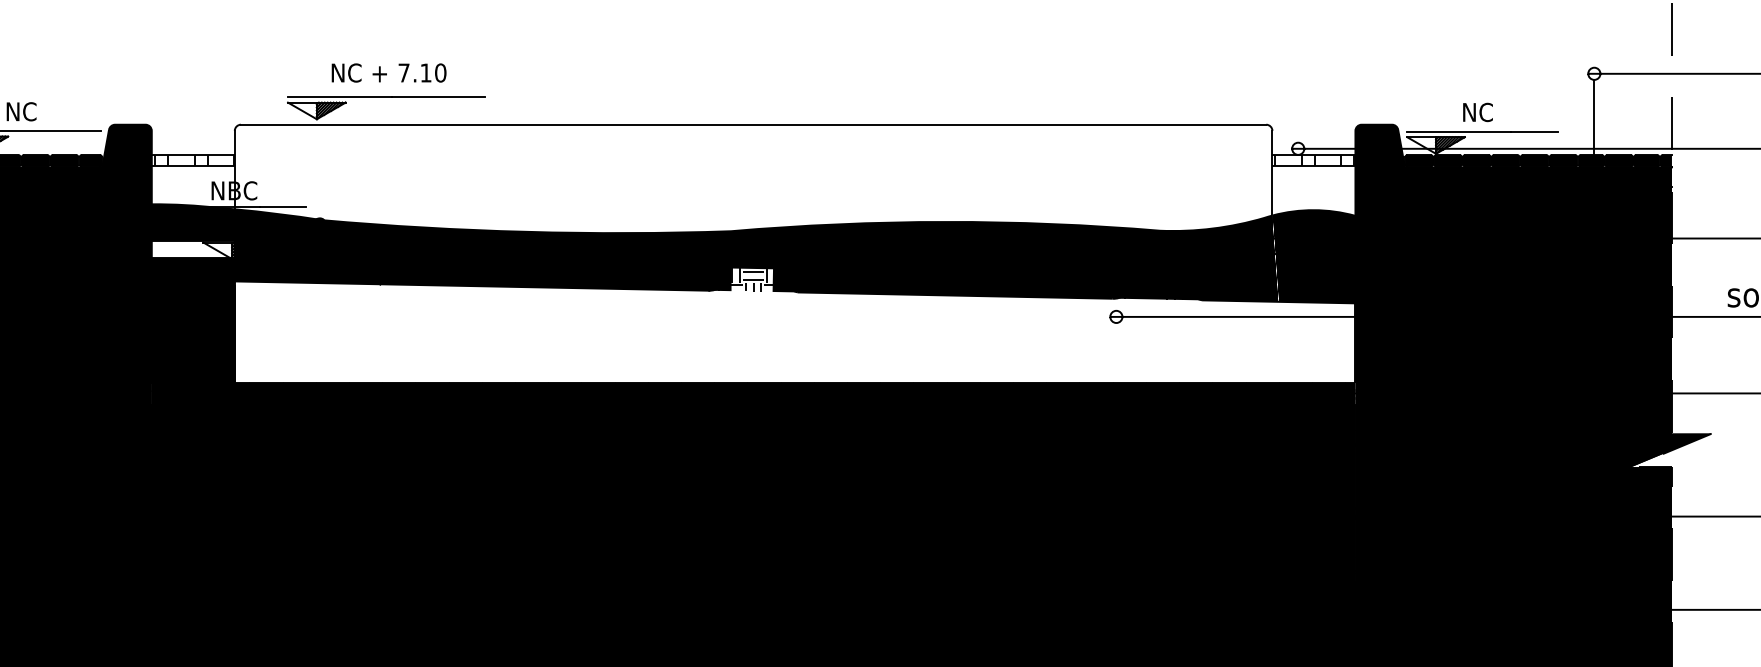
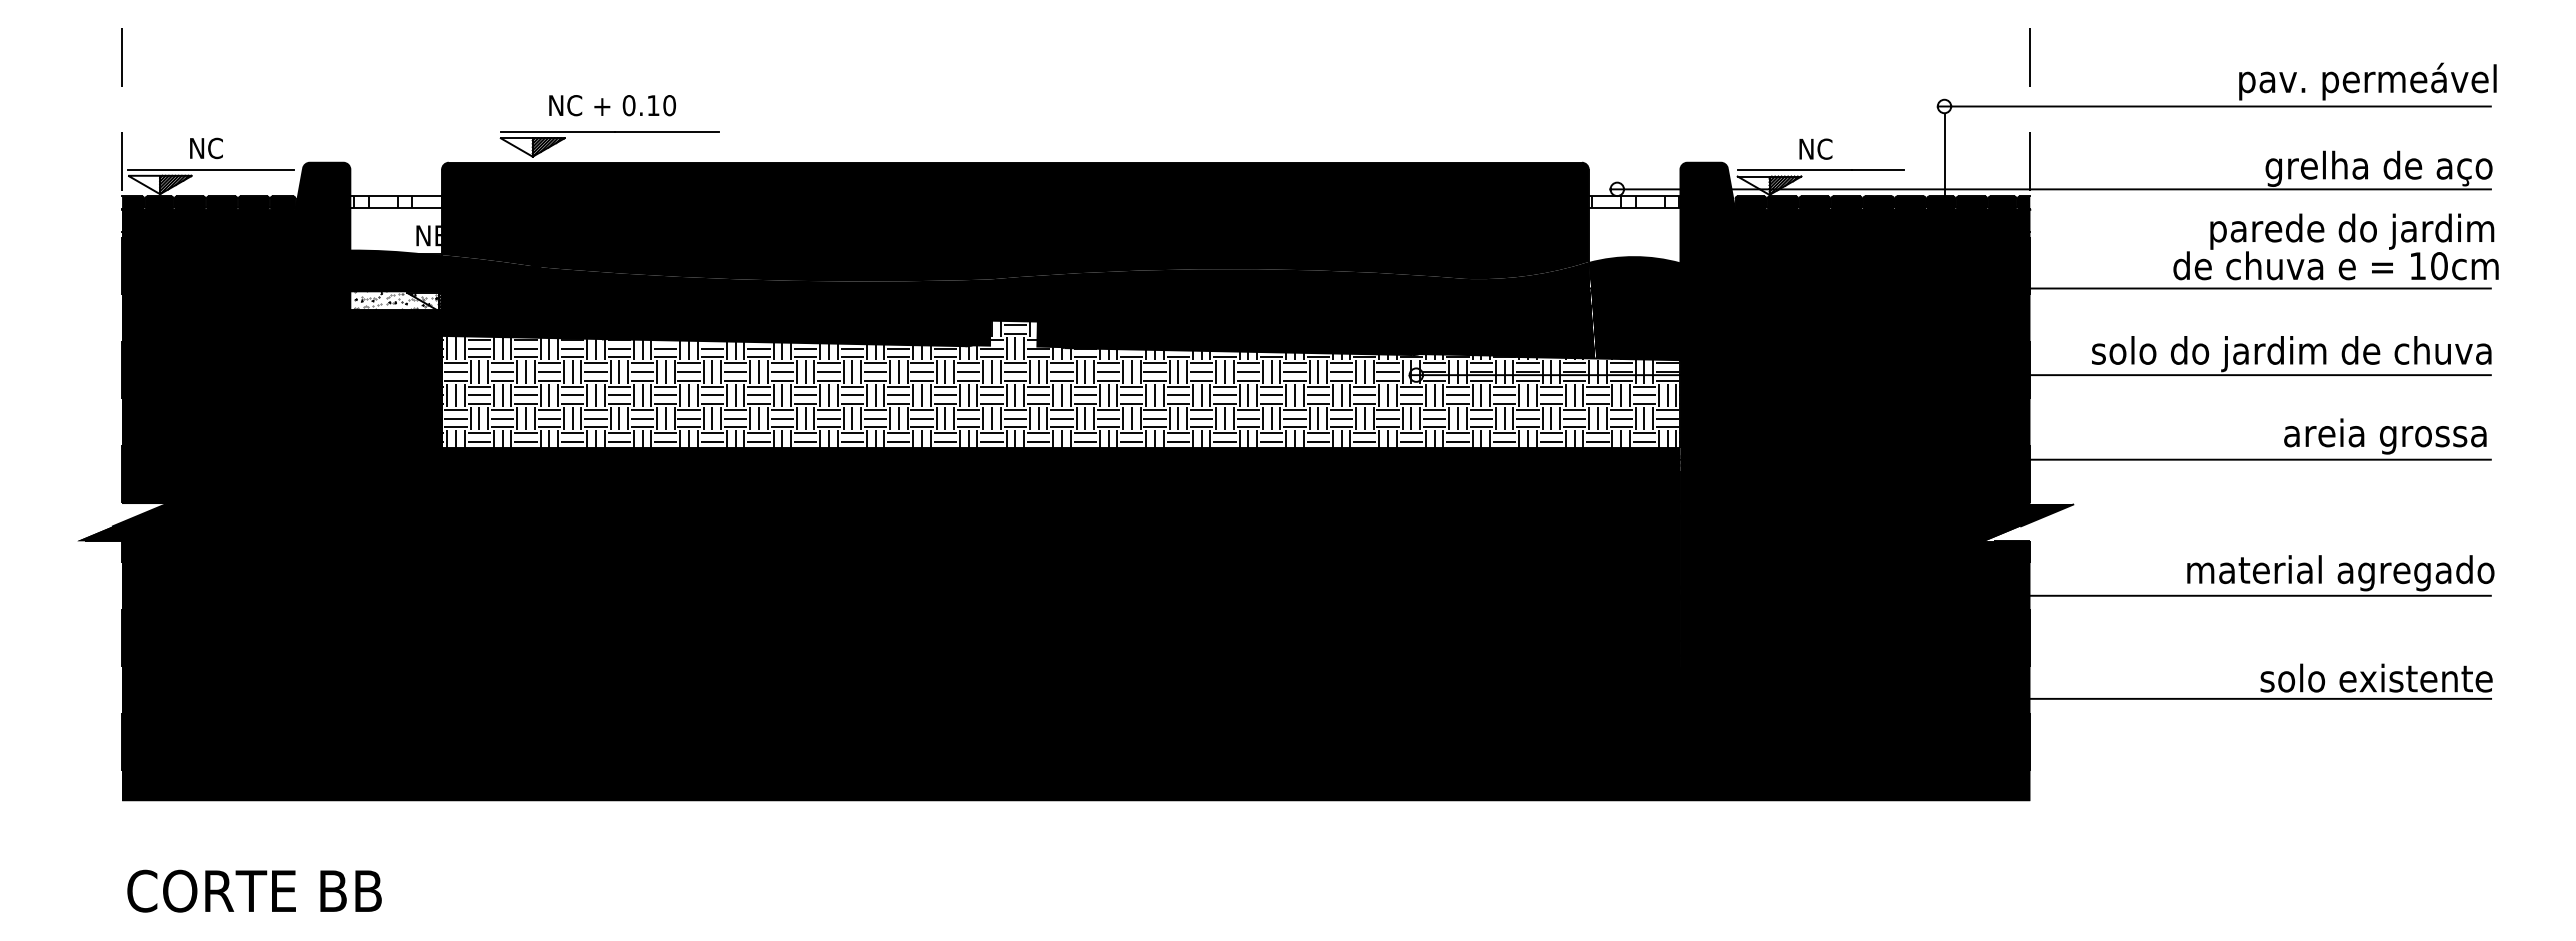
text: (403, 72) -> (628, 105), 7.10 -> 0.10
fill: (753, 177) -> (1015, 221), added
hatch: (193, 245) -> (396, 296), added
hatch: (795, 332) -> (1061, 392), added

